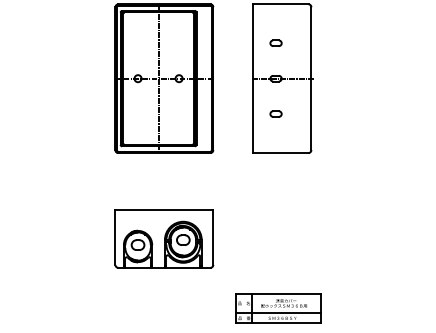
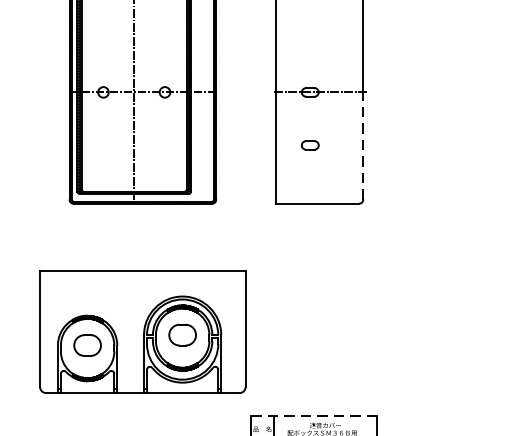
part: (275, 42) -> (309, 38), removed
line: (311, 114) -> (363, 146), solid -> dashed
part: (164, 238) -> (143, 331), size x1.4
line: (277, 294) -> (312, 415), solid -> dashed

